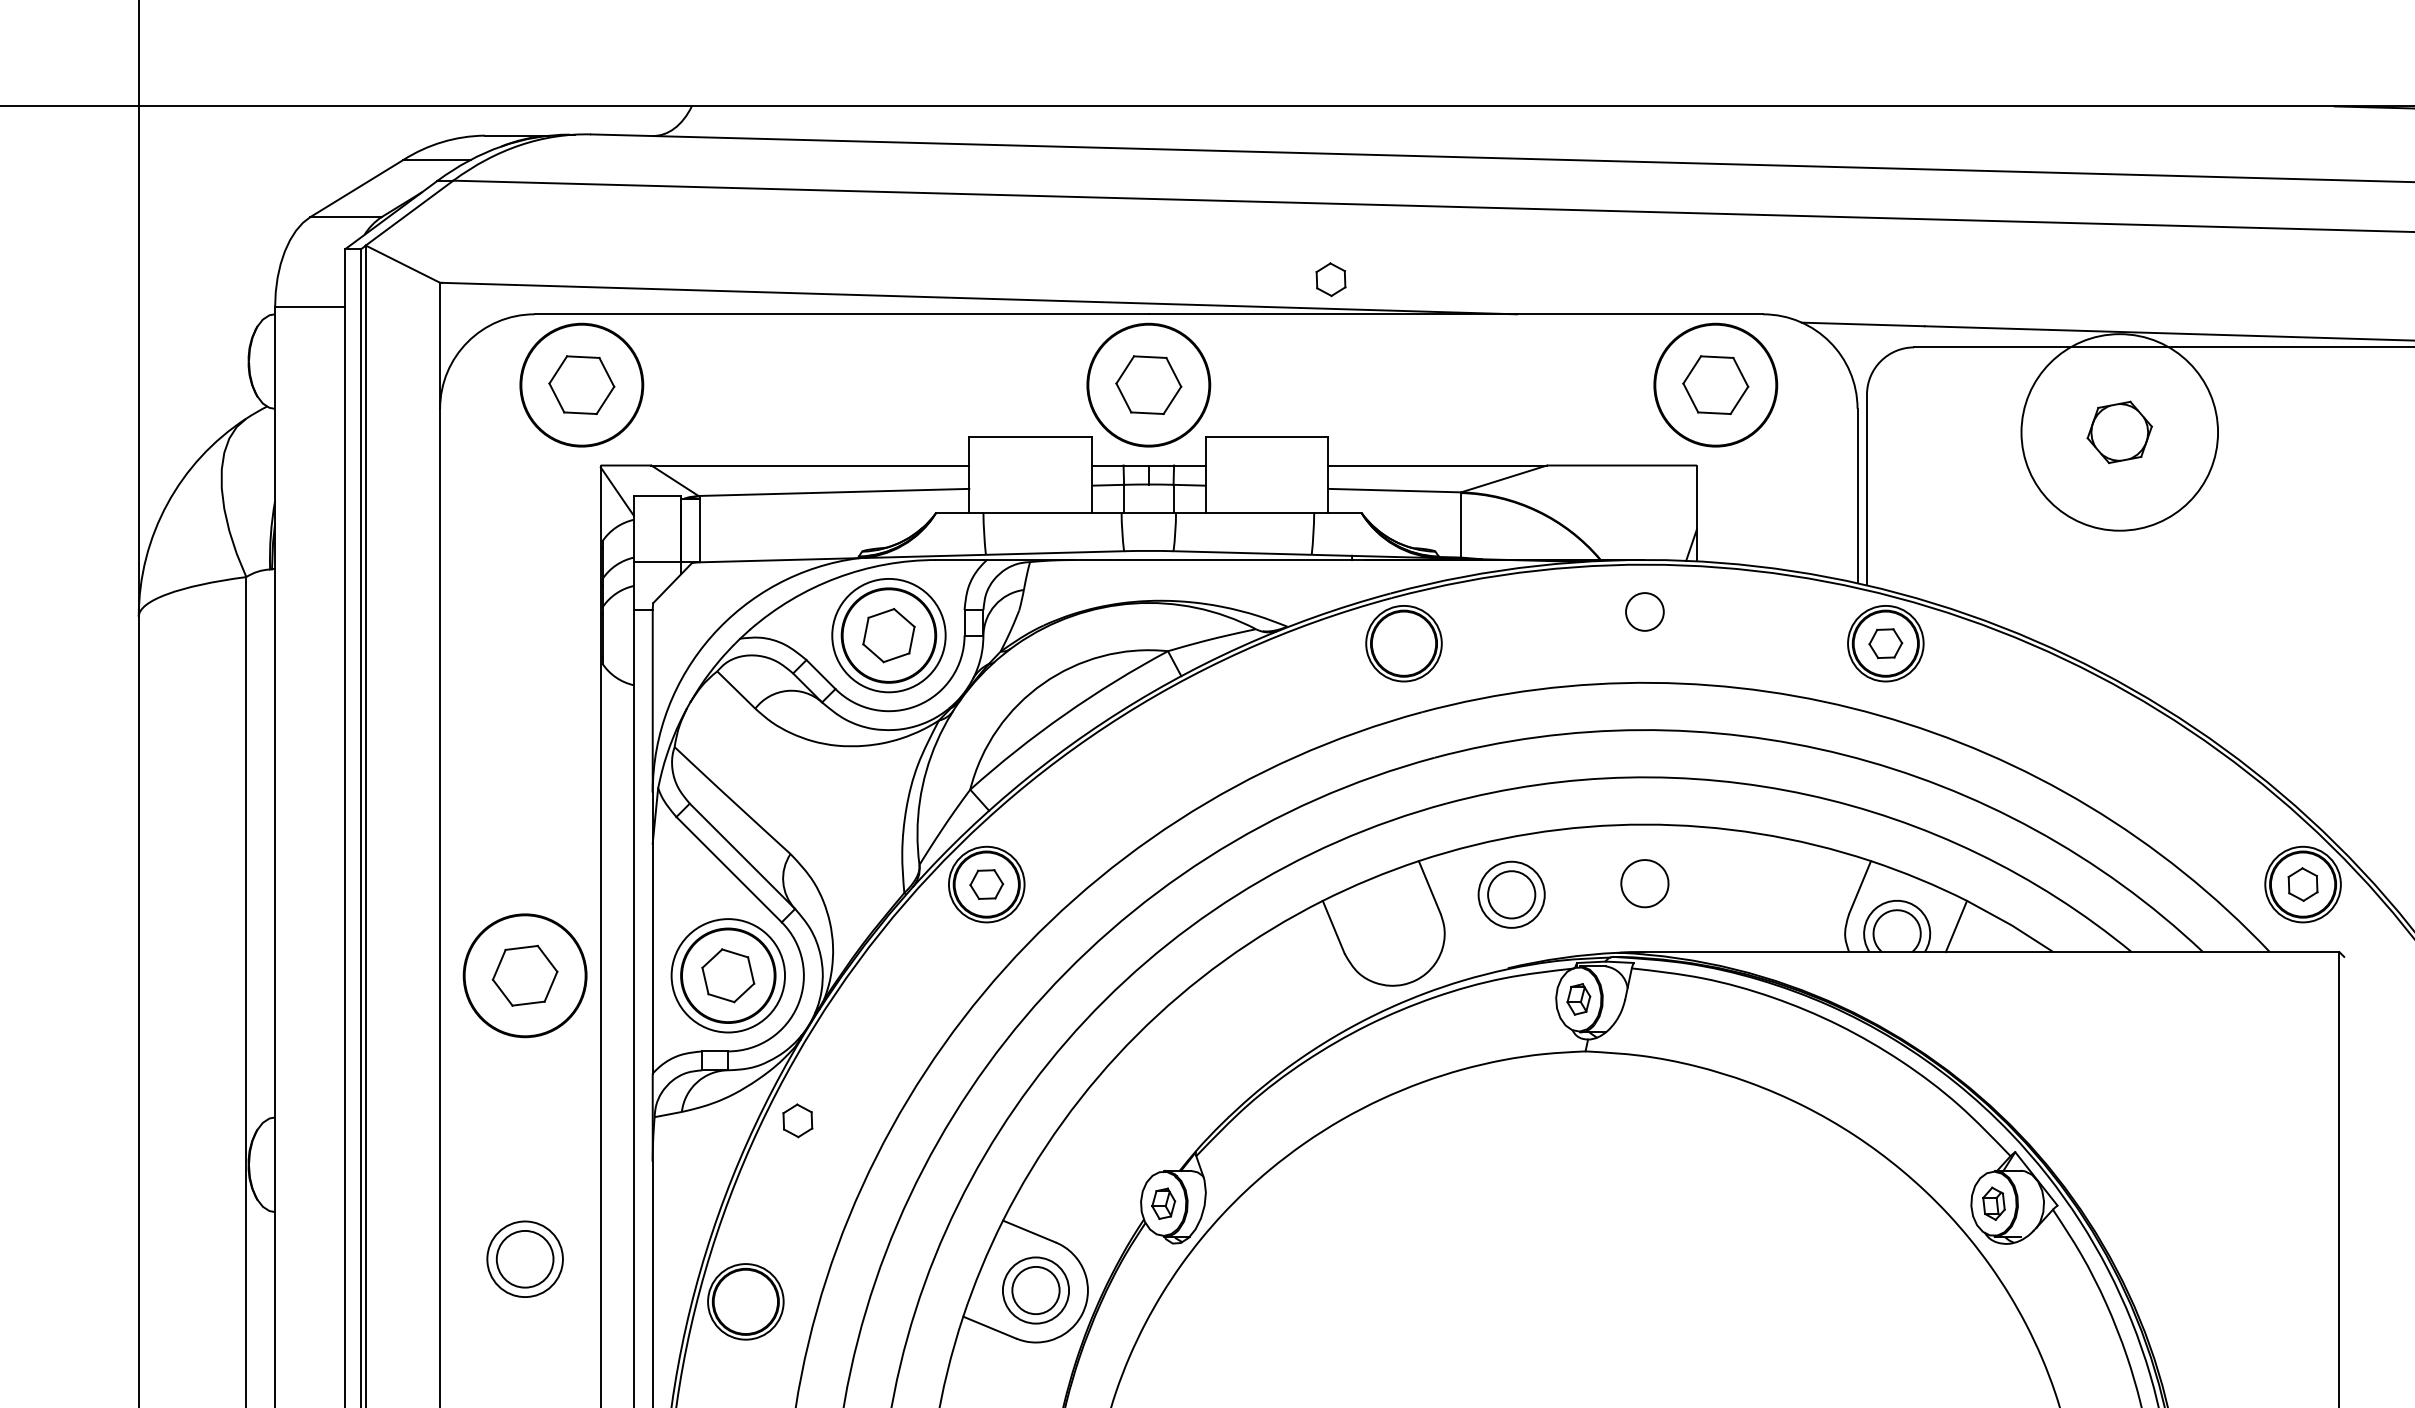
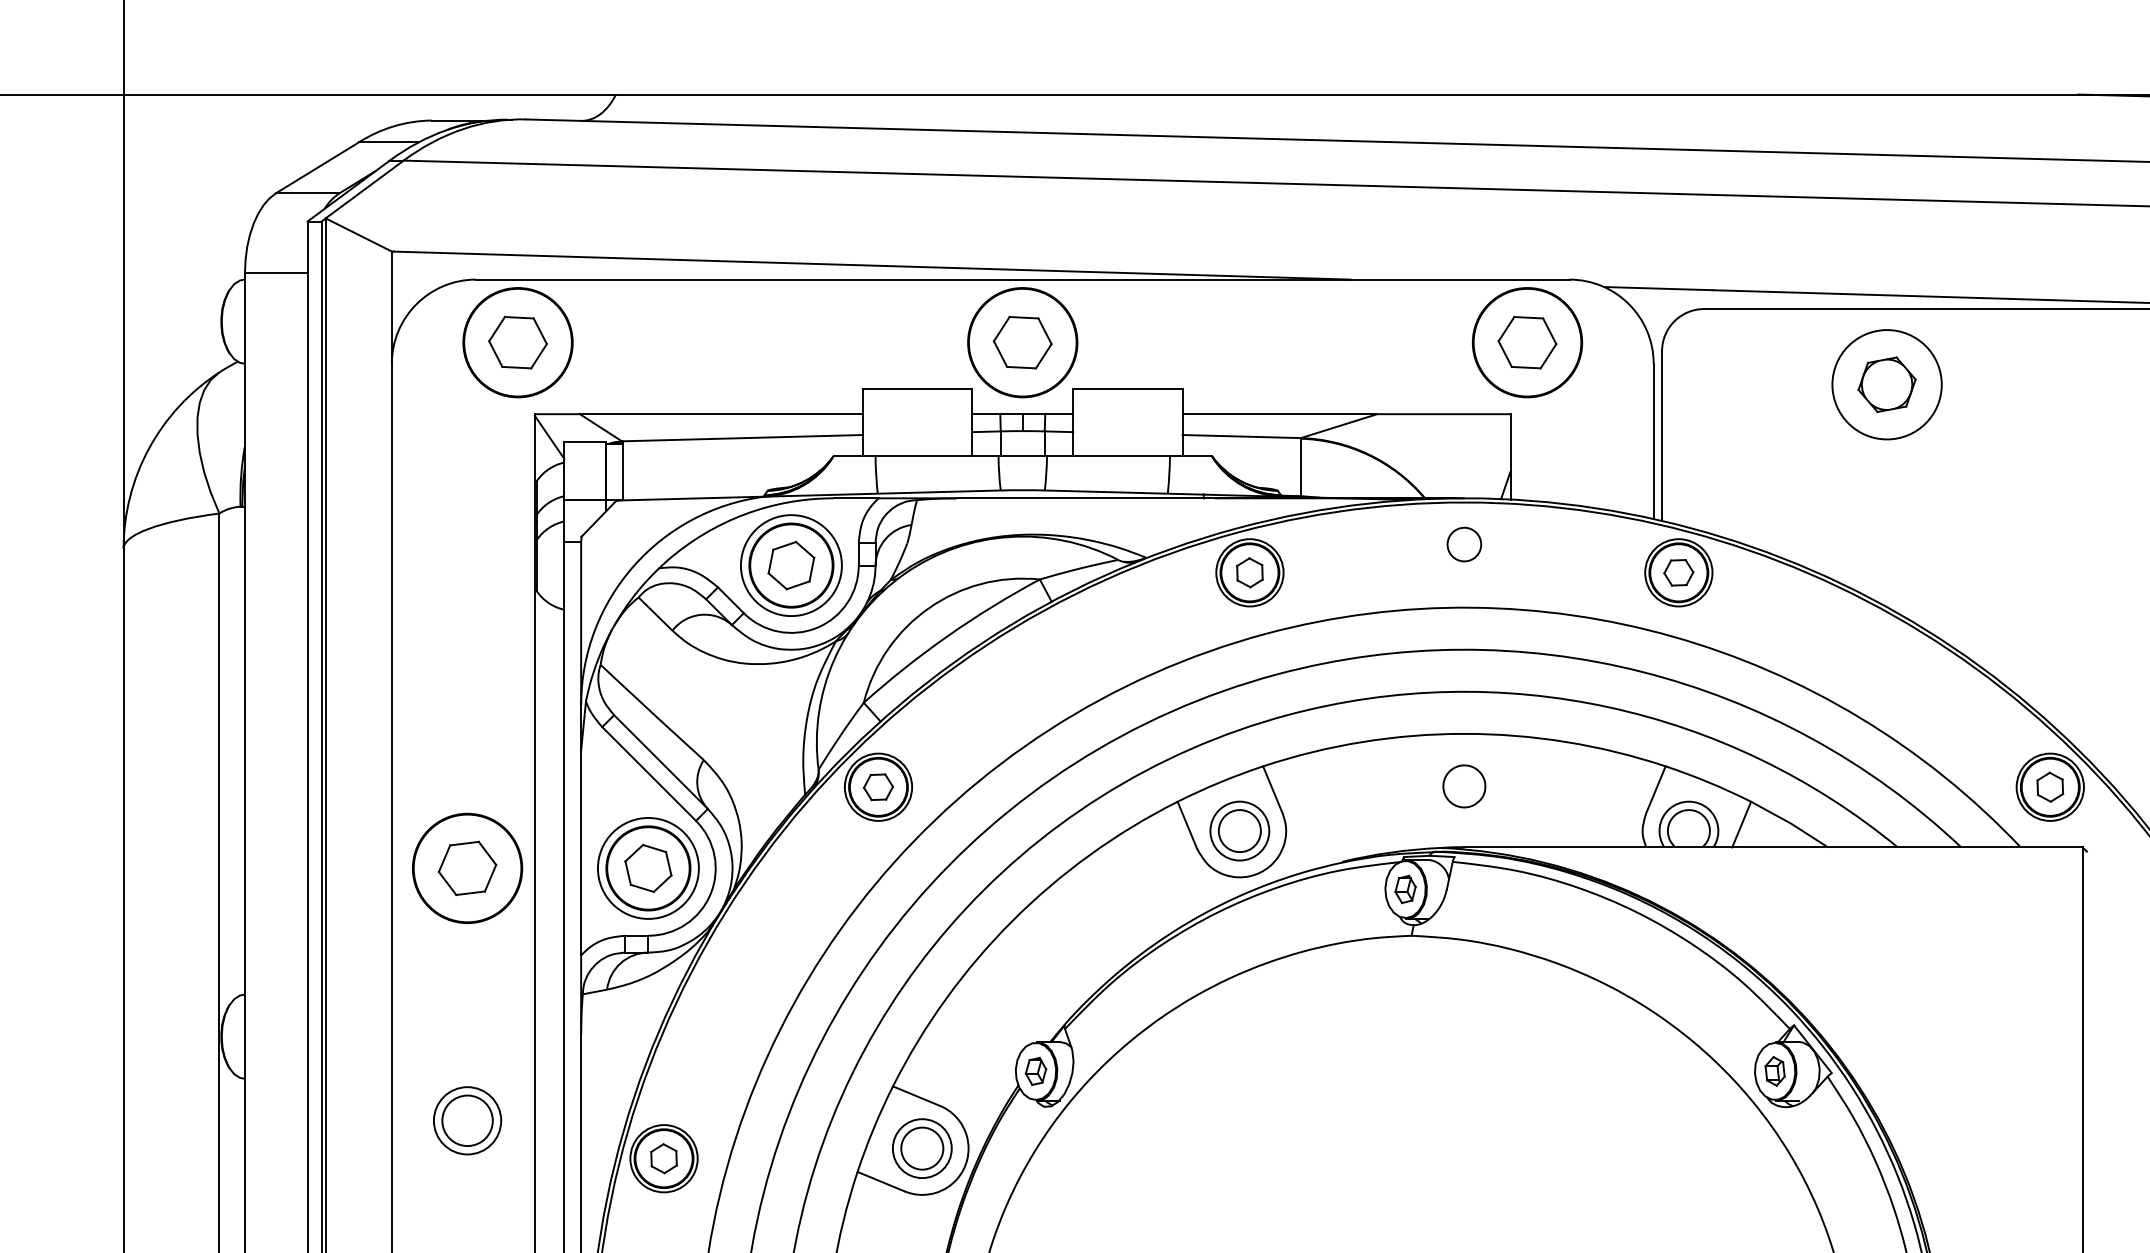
part: (1330, 279) -> (1249, 572), moved
circle: (2119, 432) -> (1886, 384), size x0.62
part: (1511, 894) -> (1239, 830), moved
part: (797, 1120) -> (663, 1158), moved

